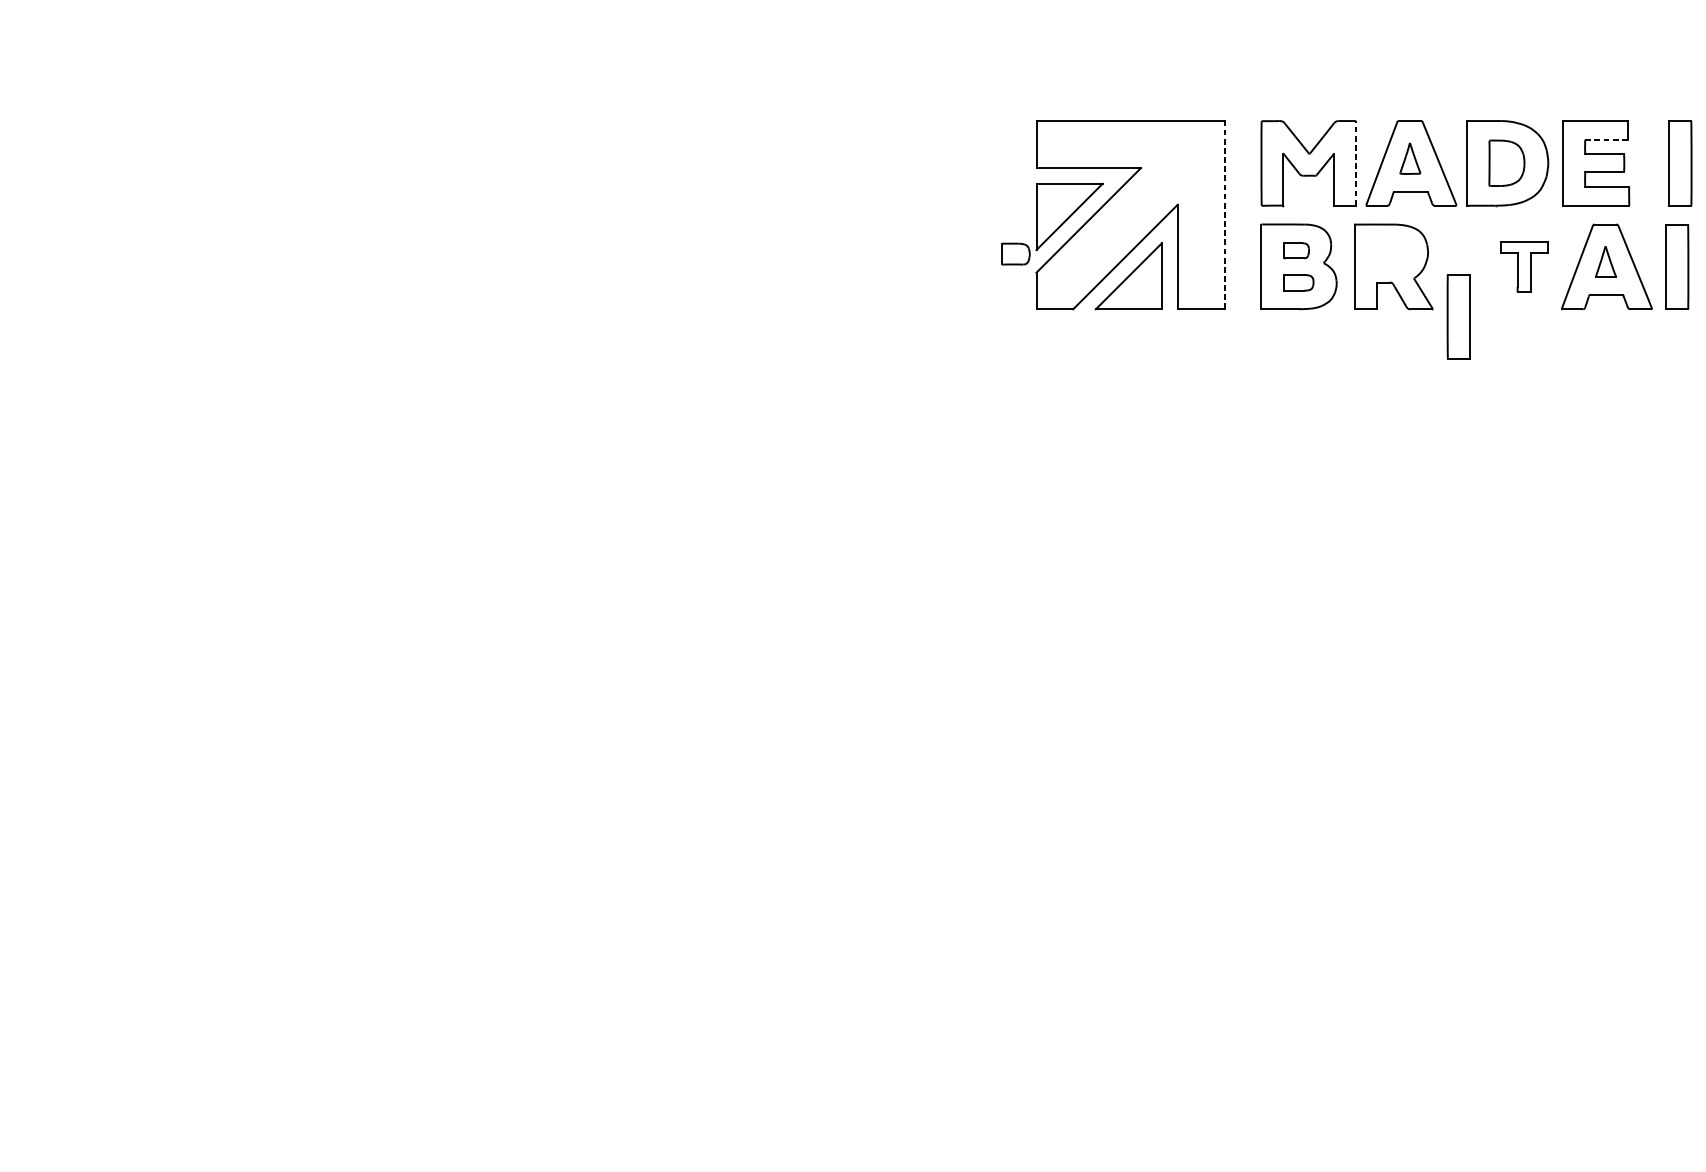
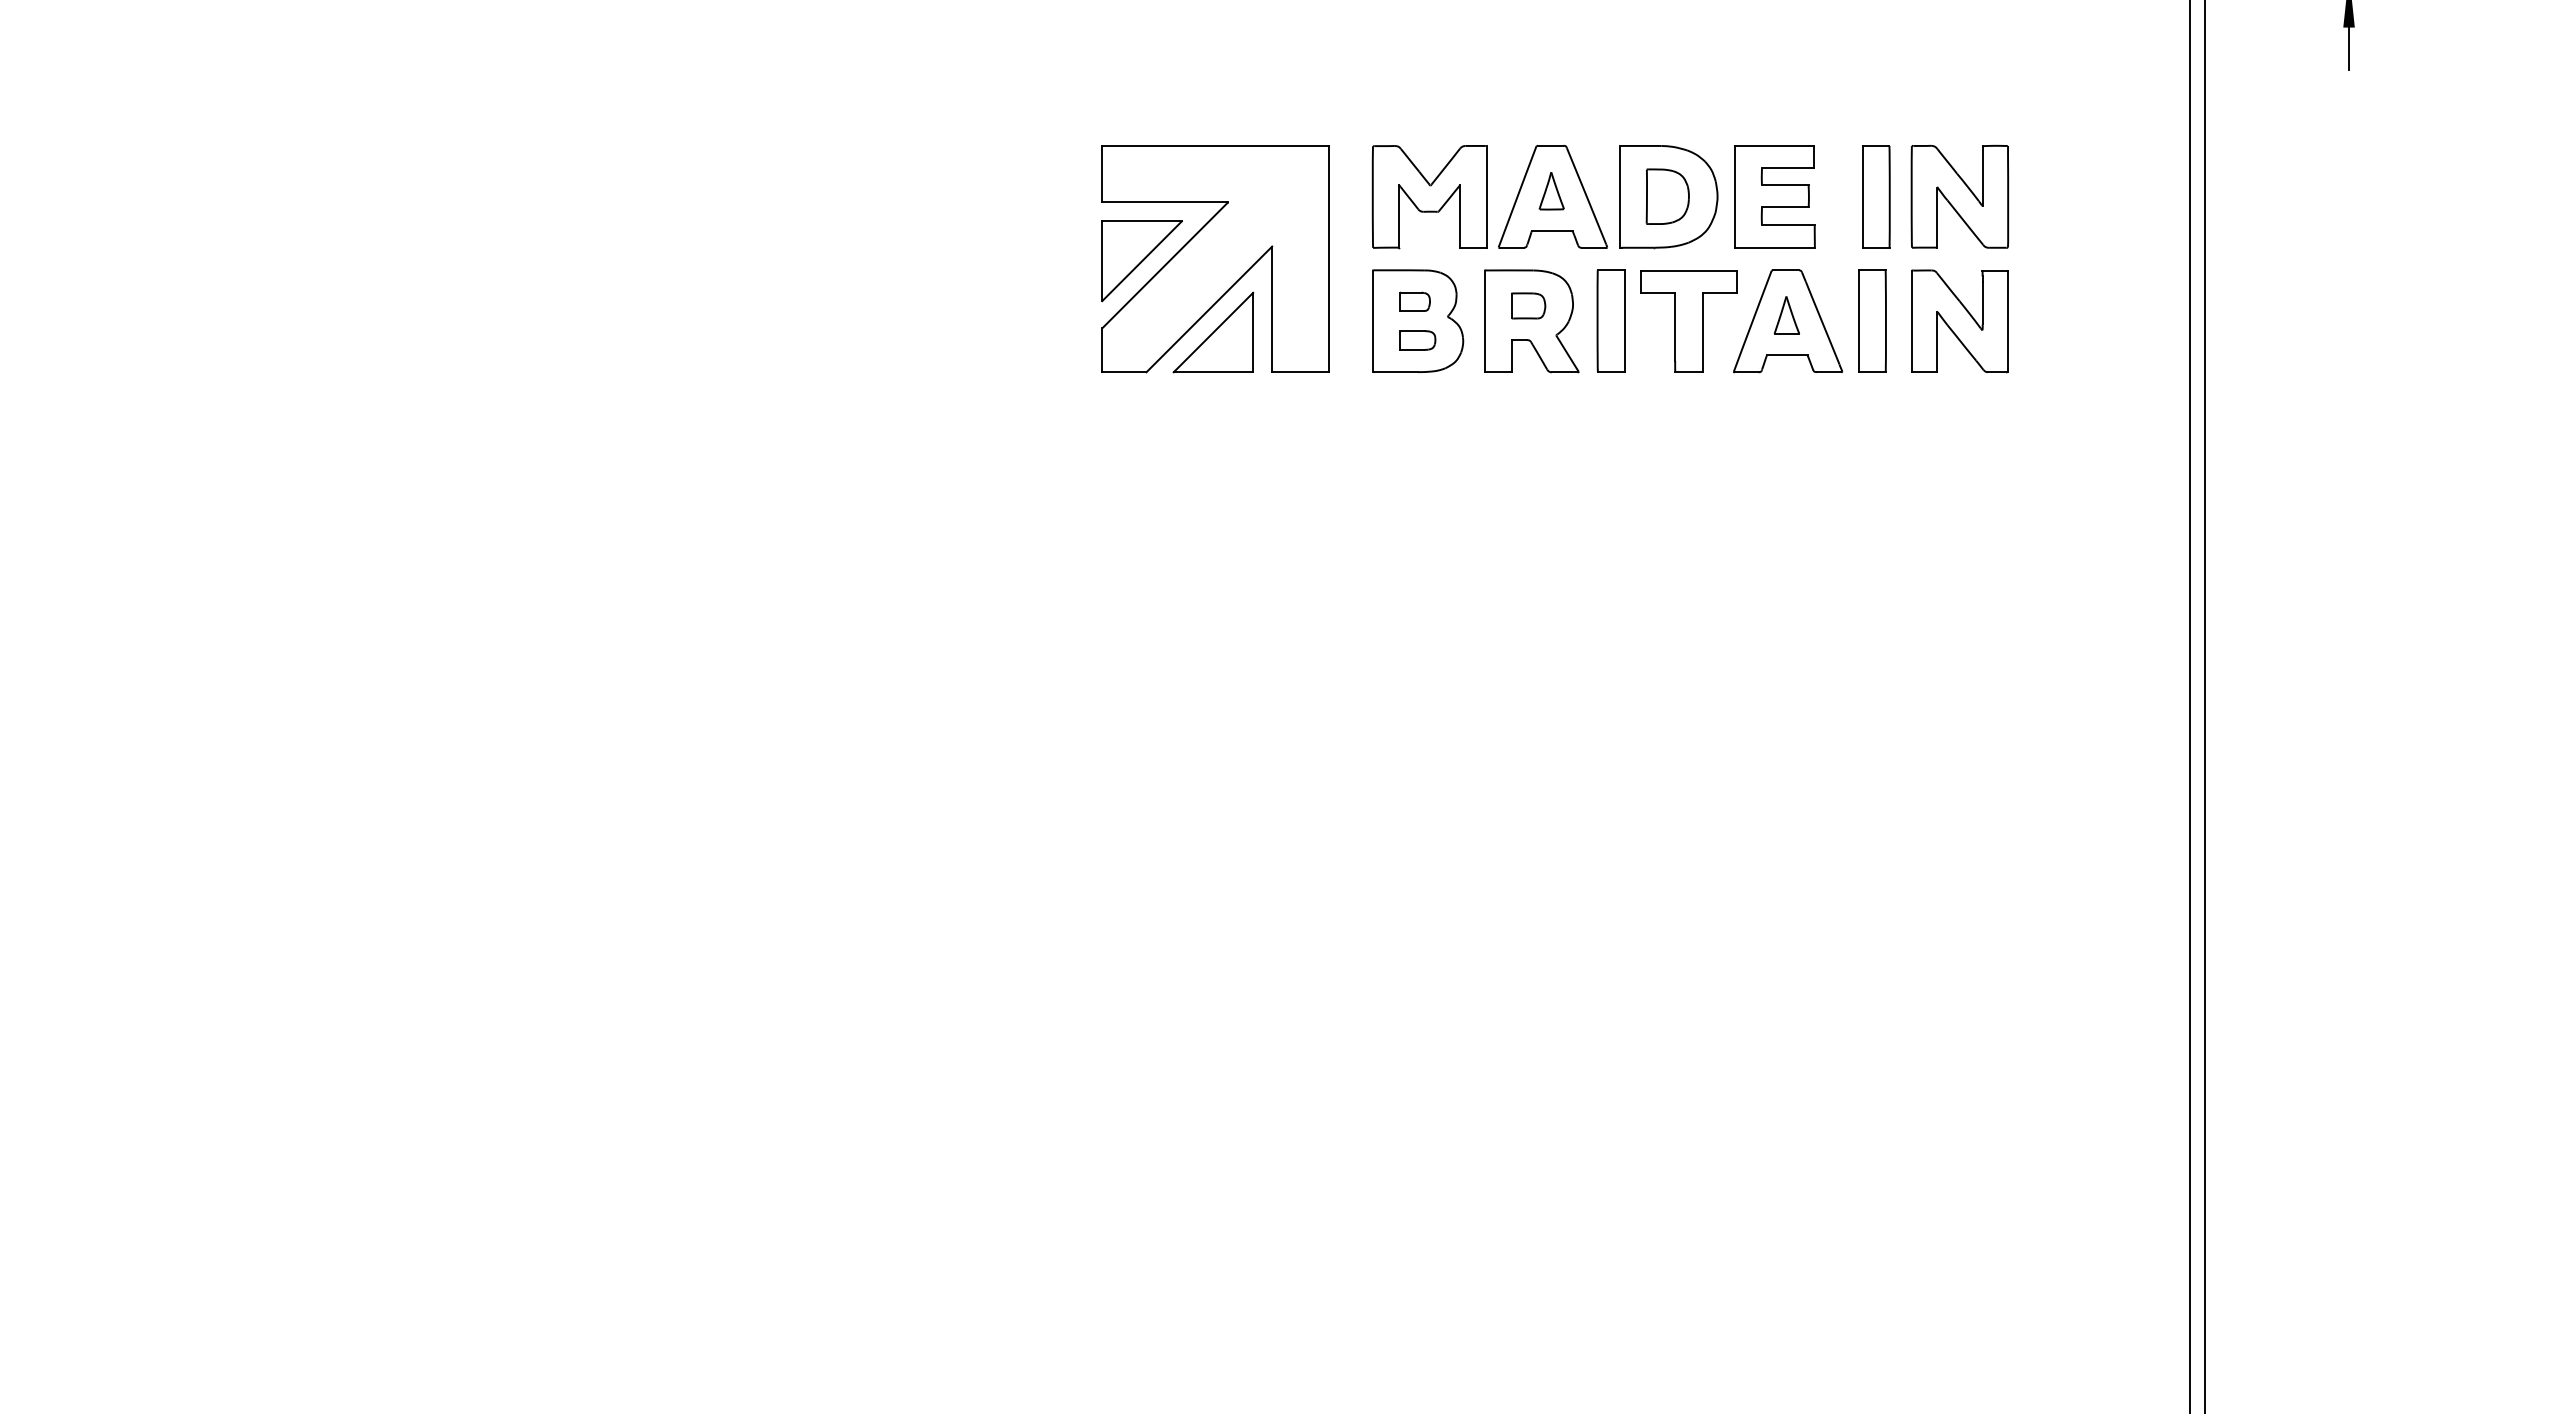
line: (1606, 139) -> (1787, 168), dashed -> solid
line: (1356, 163) -> (1486, 196), dashed -> solid
line: (1224, 214) -> (1328, 258), dashed -> solid
part: (1015, 253) -> (1528, 305), moved
part: (1524, 267) -> (1688, 321), size x1.67
part: (1458, 316) -> (1610, 320), moved

